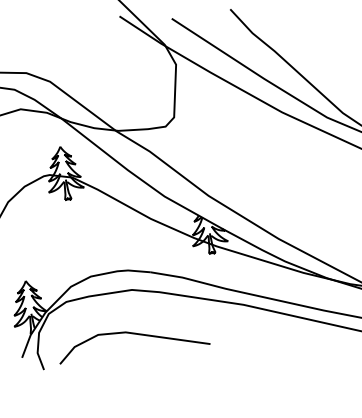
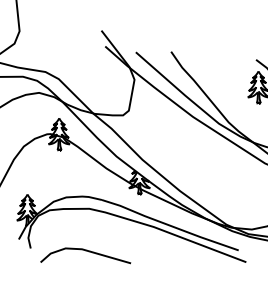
line: (131, 335) -> (85, 251), moved

